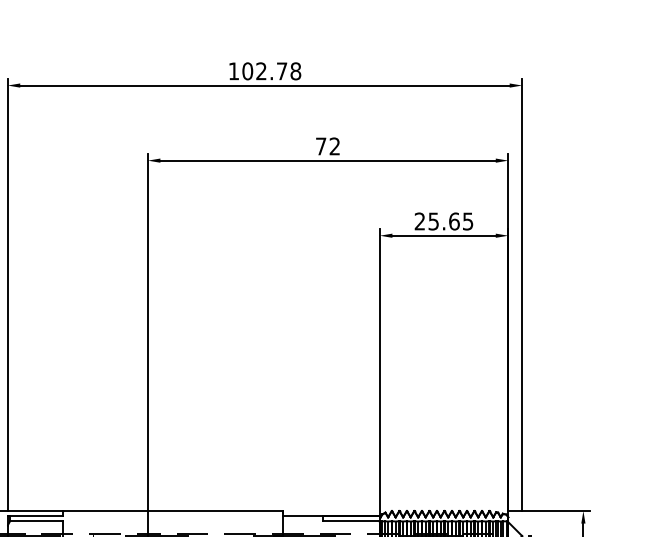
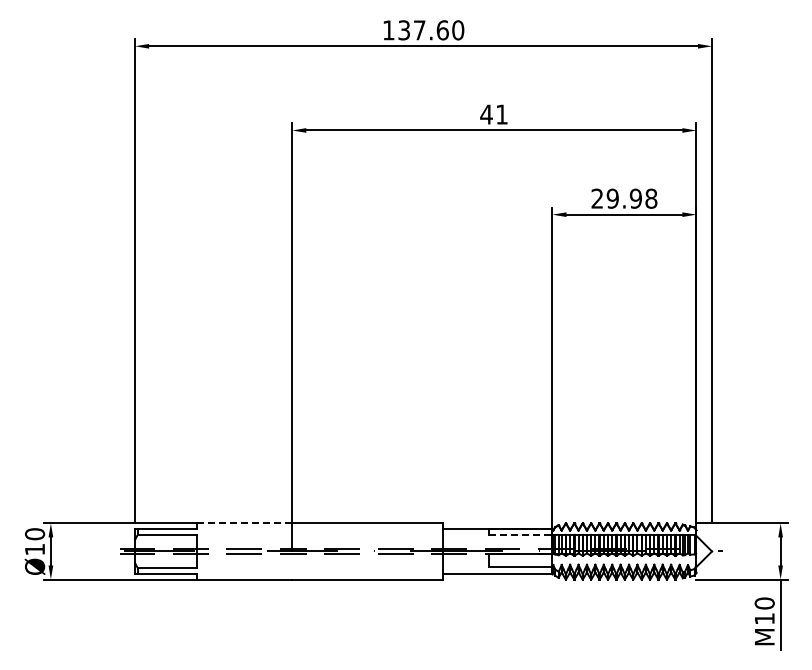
text: (272, 71) -> (431, 30), 102.78 -> 137.60
text: (327, 146) -> (493, 114), 72 -> 41
text: (450, 221) -> (631, 198), 25.65 -> 29.98
line: (105, 511) -> (244, 523), solid -> dashed
line: (351, 521) -> (520, 535), solid -> dashed

